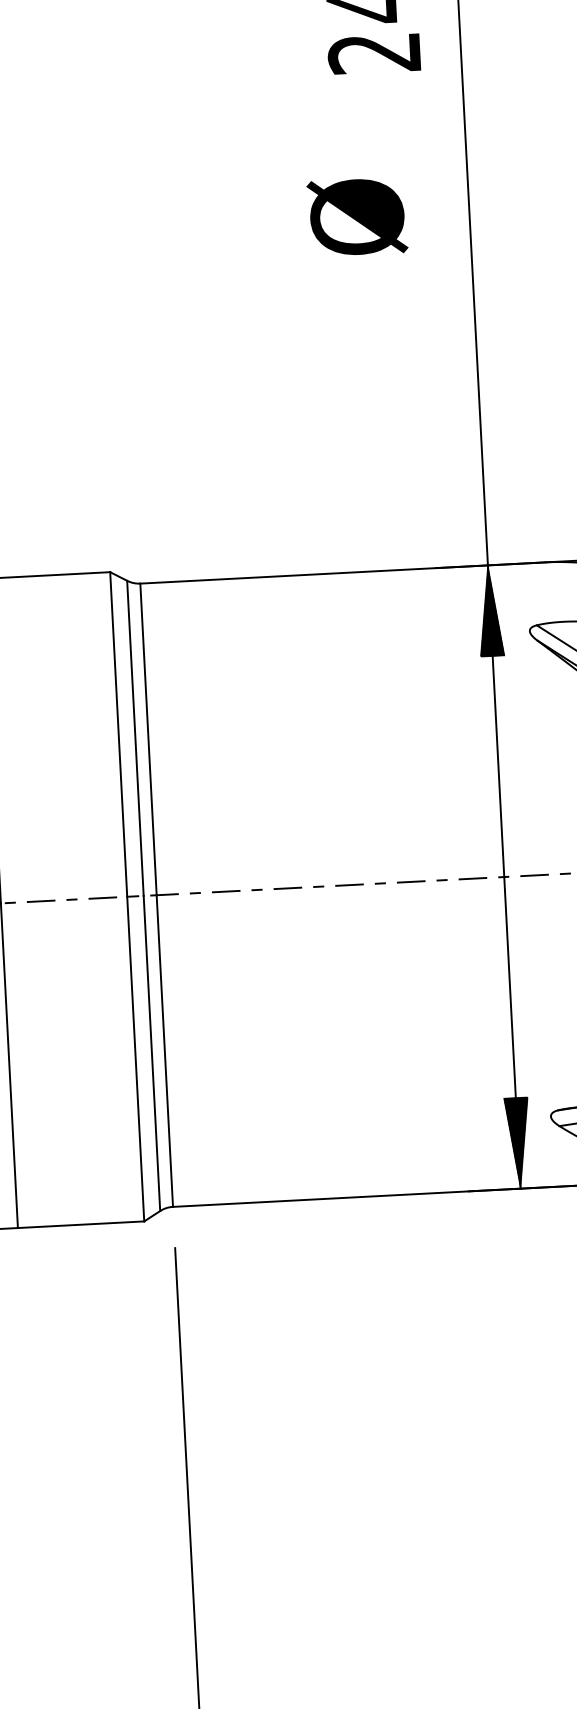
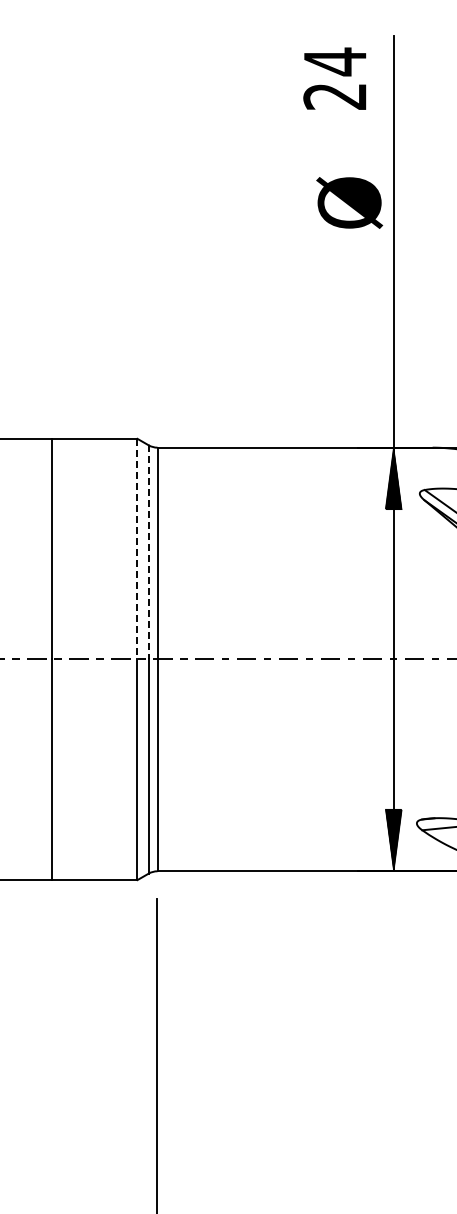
text: (357, 216) -> (349, 202), moved
line: (118, 734) -> (137, 549), solid -> dashed
line: (135, 738) -> (148, 552), solid -> dashed

